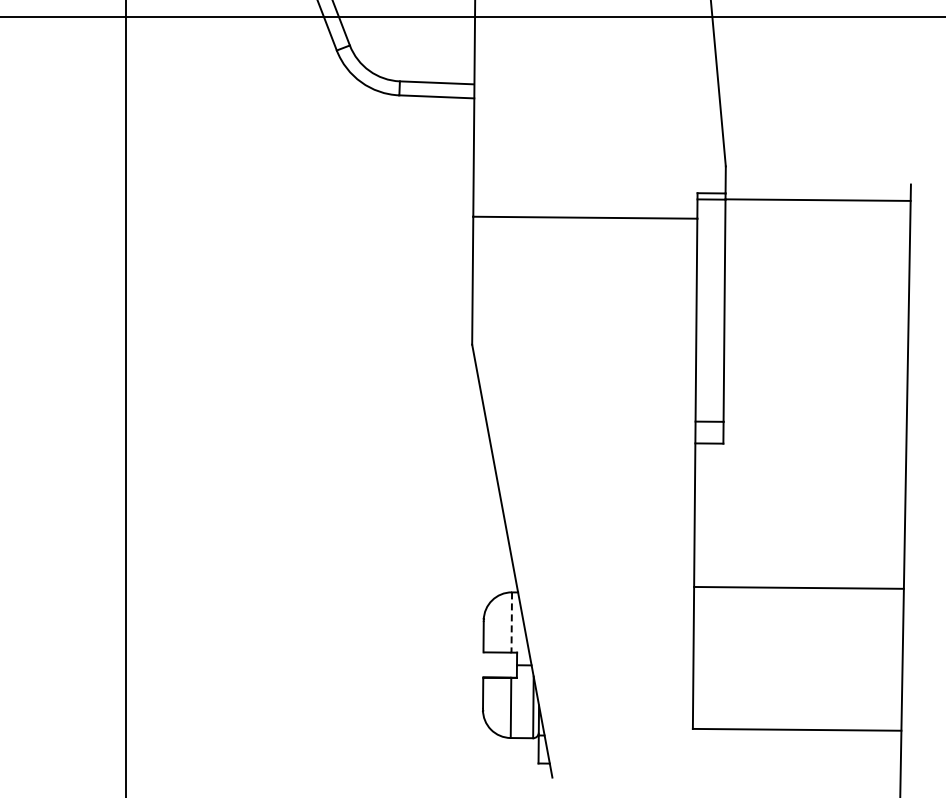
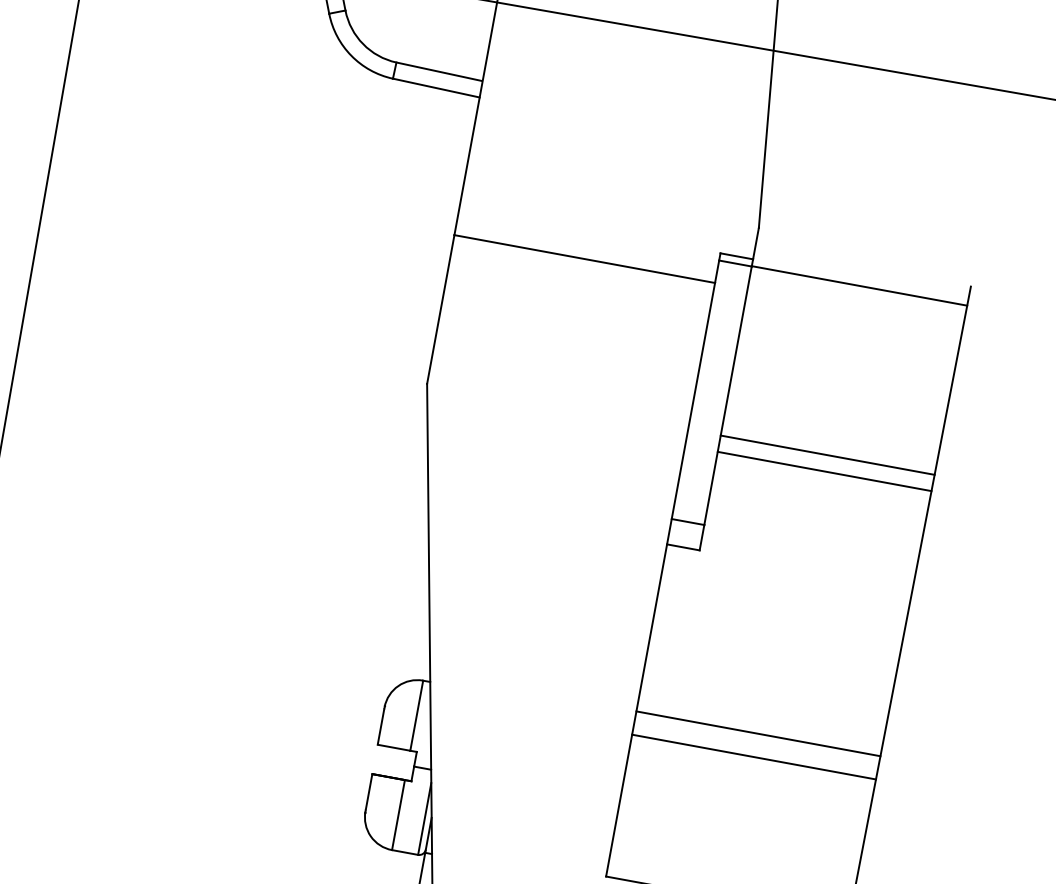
line: (816, 345) -> (828, 454), added
line: (815, 359) -> (824, 471), added
line: (798, 607) -> (753, 756), added
line: (511, 623) -> (416, 716), dashed -> solid

